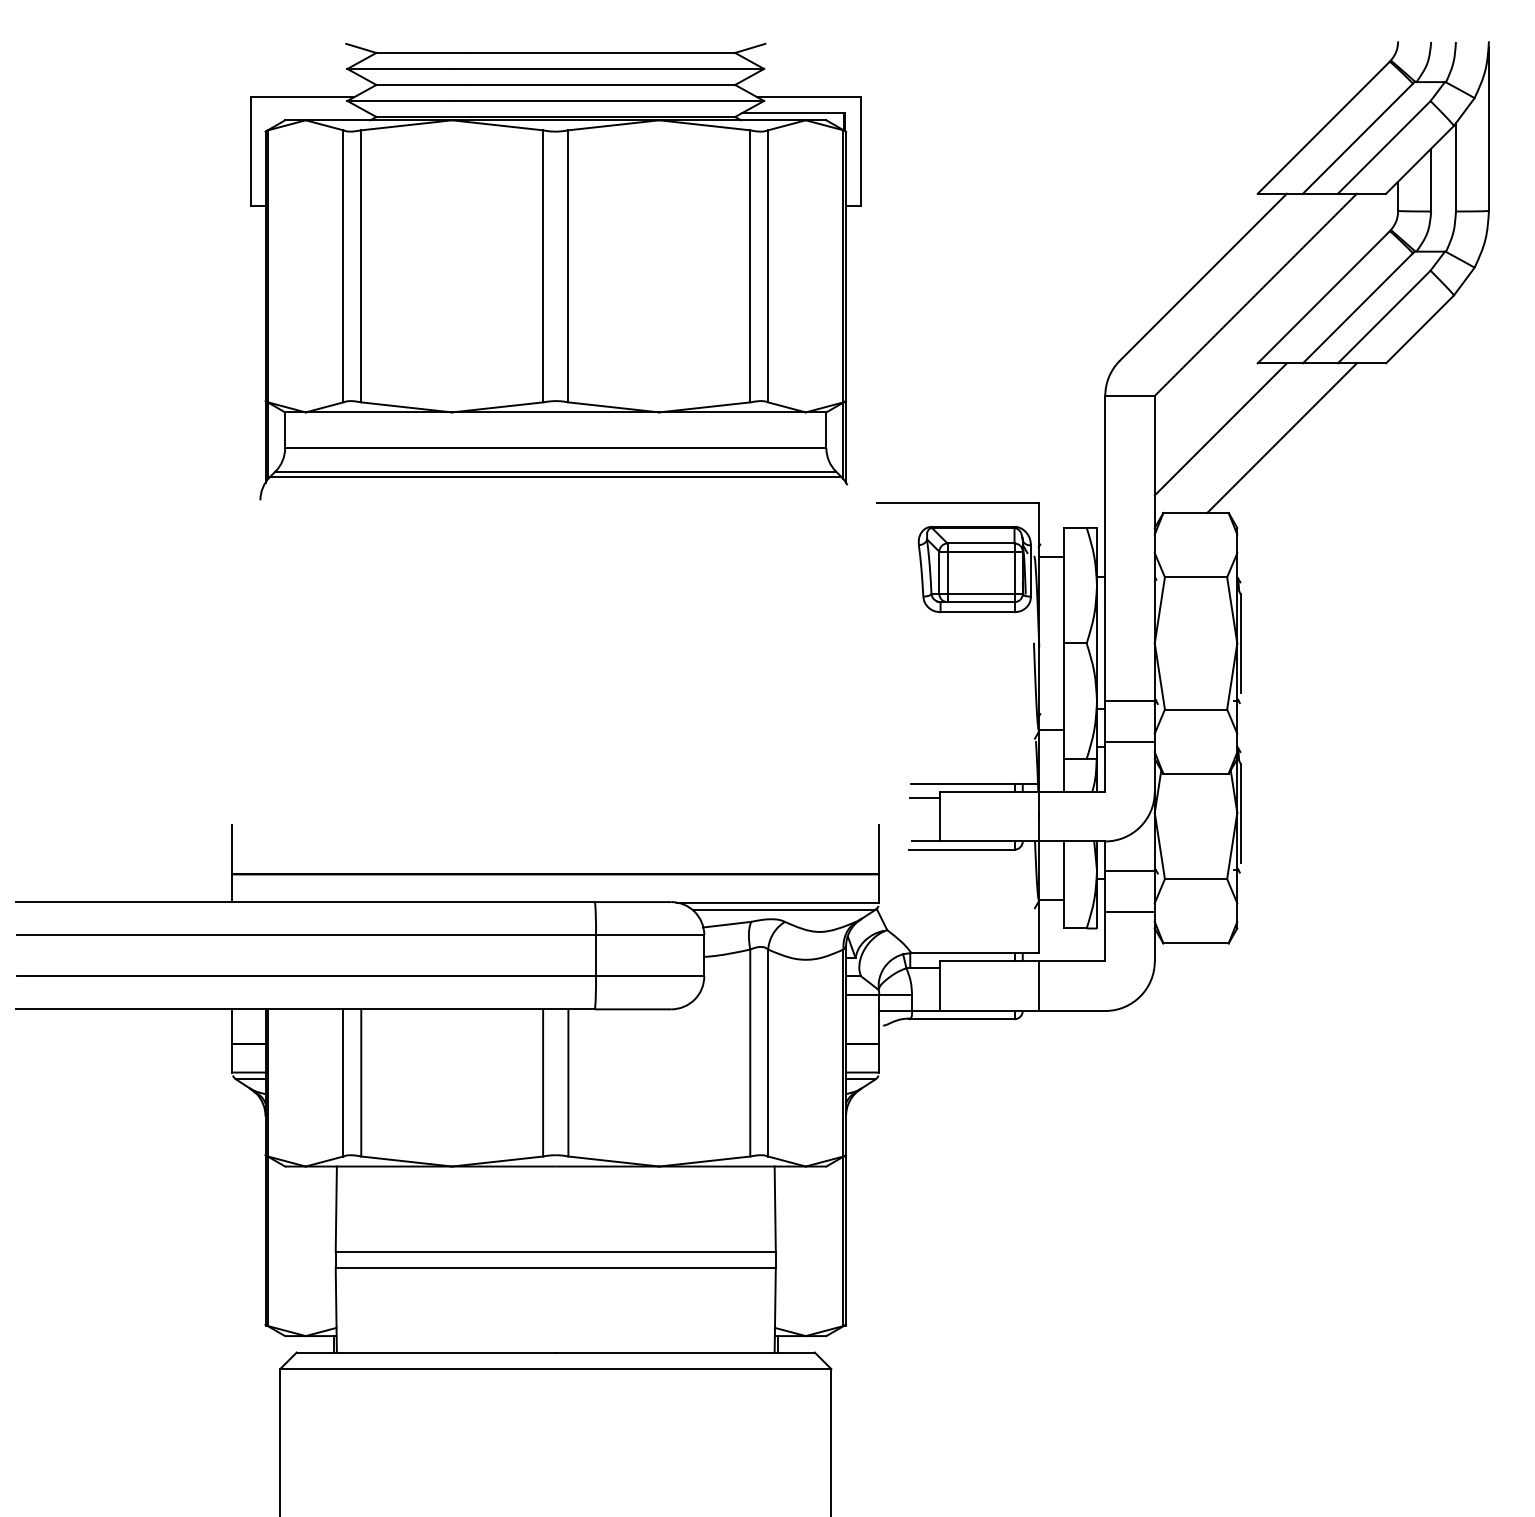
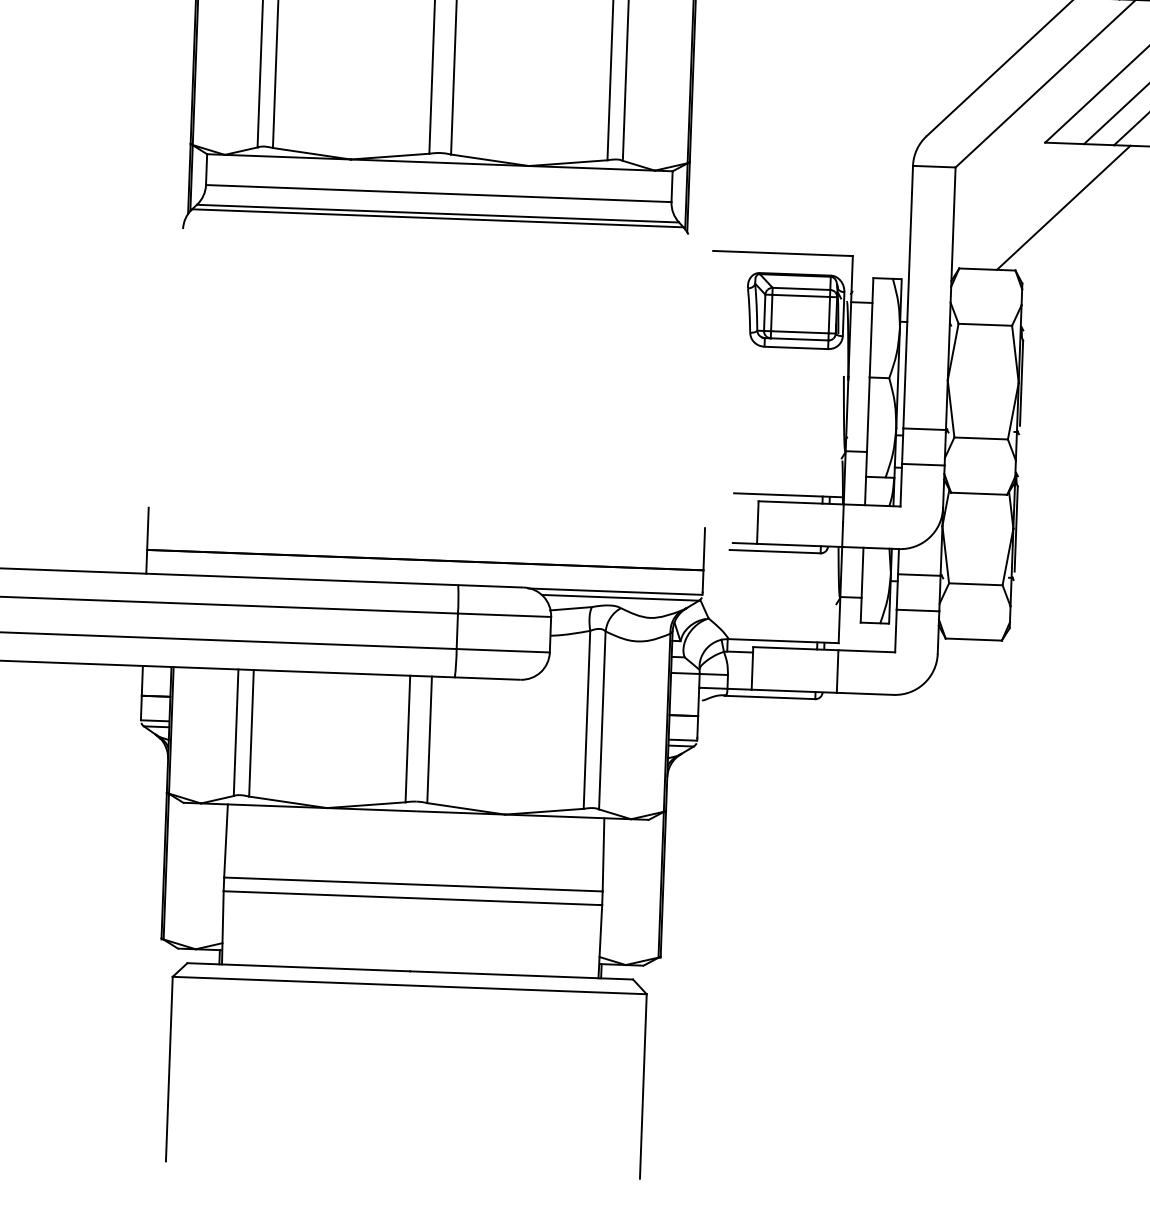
line: (1220, 429) -> (1011, 198), removed
line: (925, 798) -> (745, 506), removed

